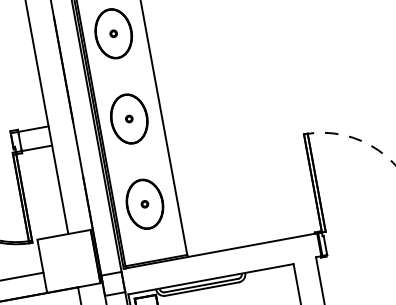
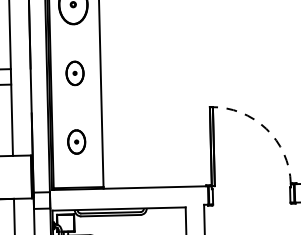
part: (129, 118) -> (75, 73), size x0.6
part: (144, 203) -> (76, 141), size x0.6

